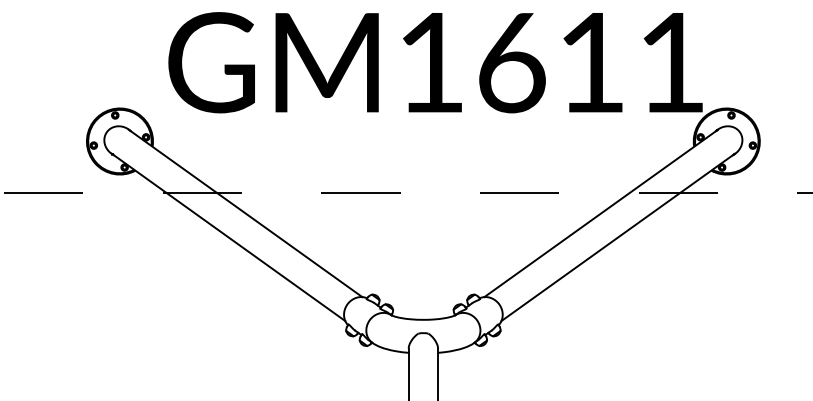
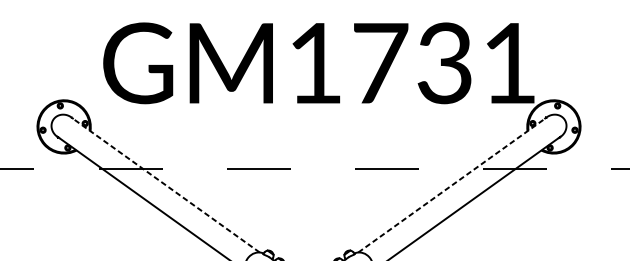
text: (551, 62) -> (412, 63), GM1611 -> GM1731
line: (245, 213) -> (165, 185), solid -> dashed
line: (601, 213) -> (452, 185), solid -> dashed

